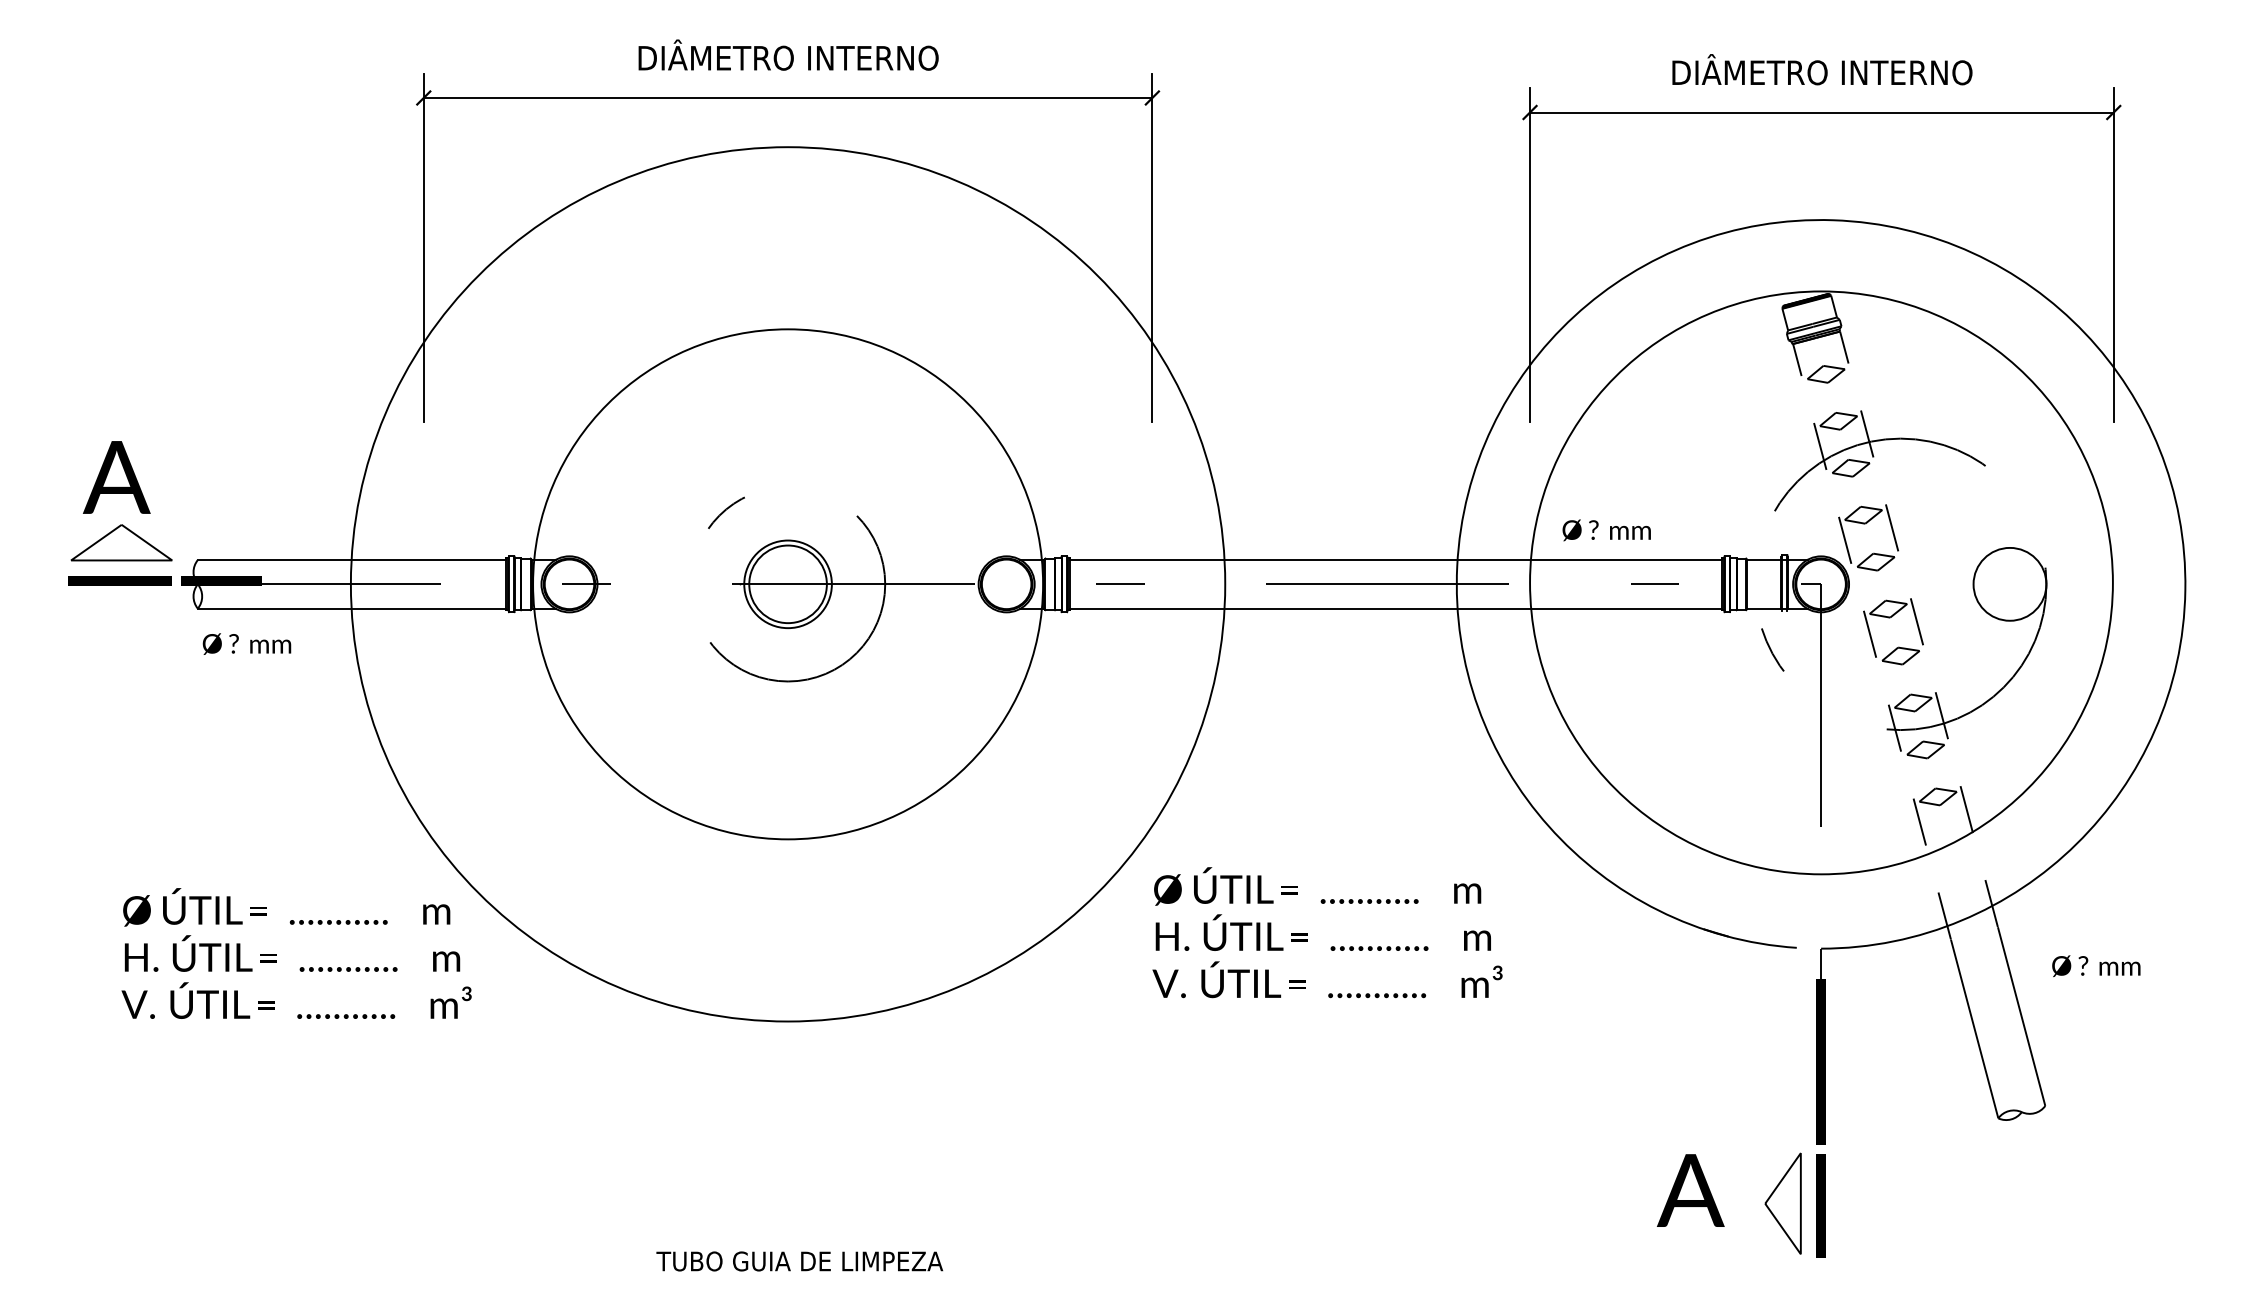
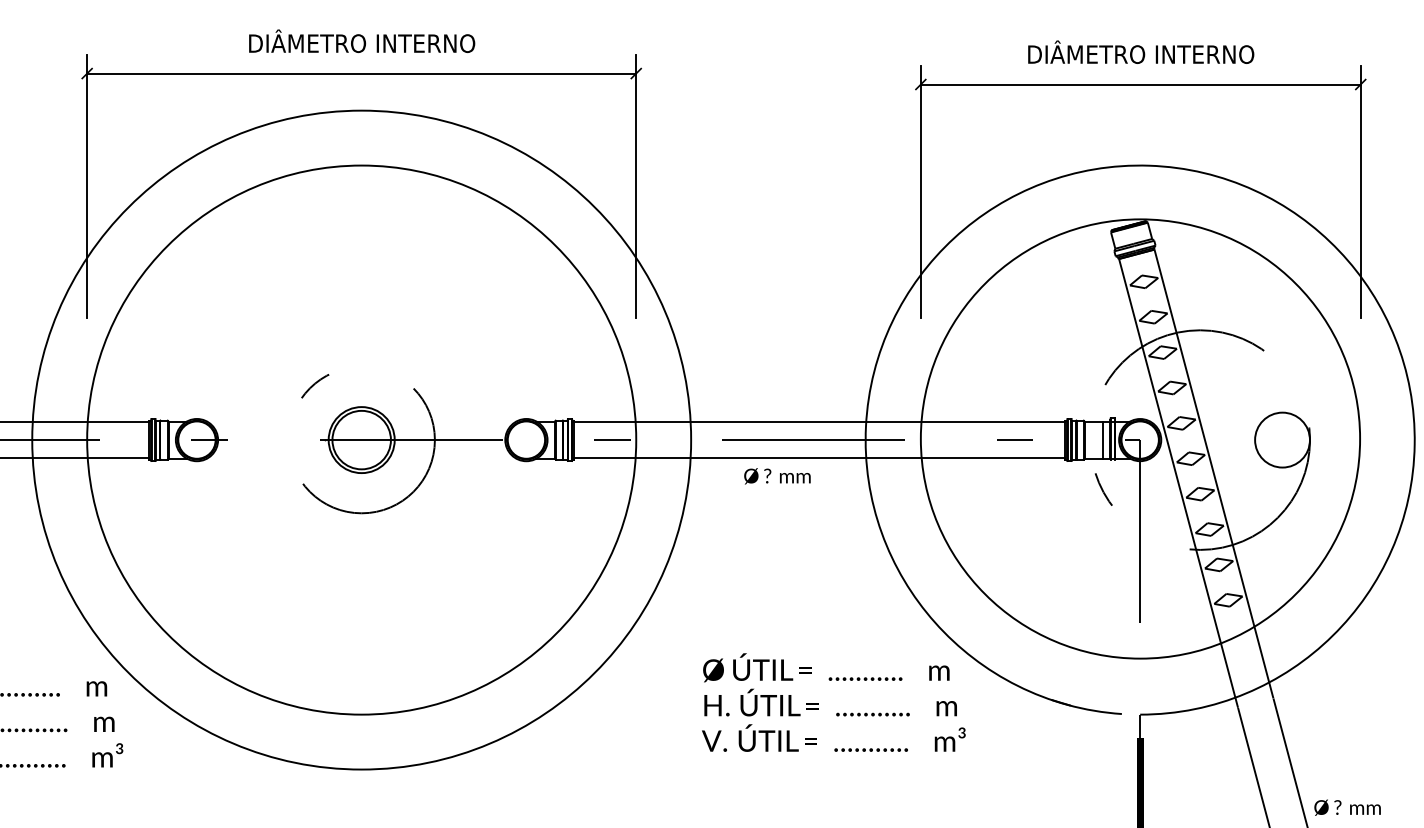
text: (1606, 530) -> (777, 476), moved
circle: (787, 584) -> (361, 440), size x1.43
line: (1771, 584) -> (1102, 440), added
line: (1918, 628) -> (1213, 473), dashed -> solid
line: (1872, 641) -> (1178, 483), dashed -> solid
text: (1327, 932) -> (833, 702), moved
text: (2096, 966) -> (1347, 807), moved

